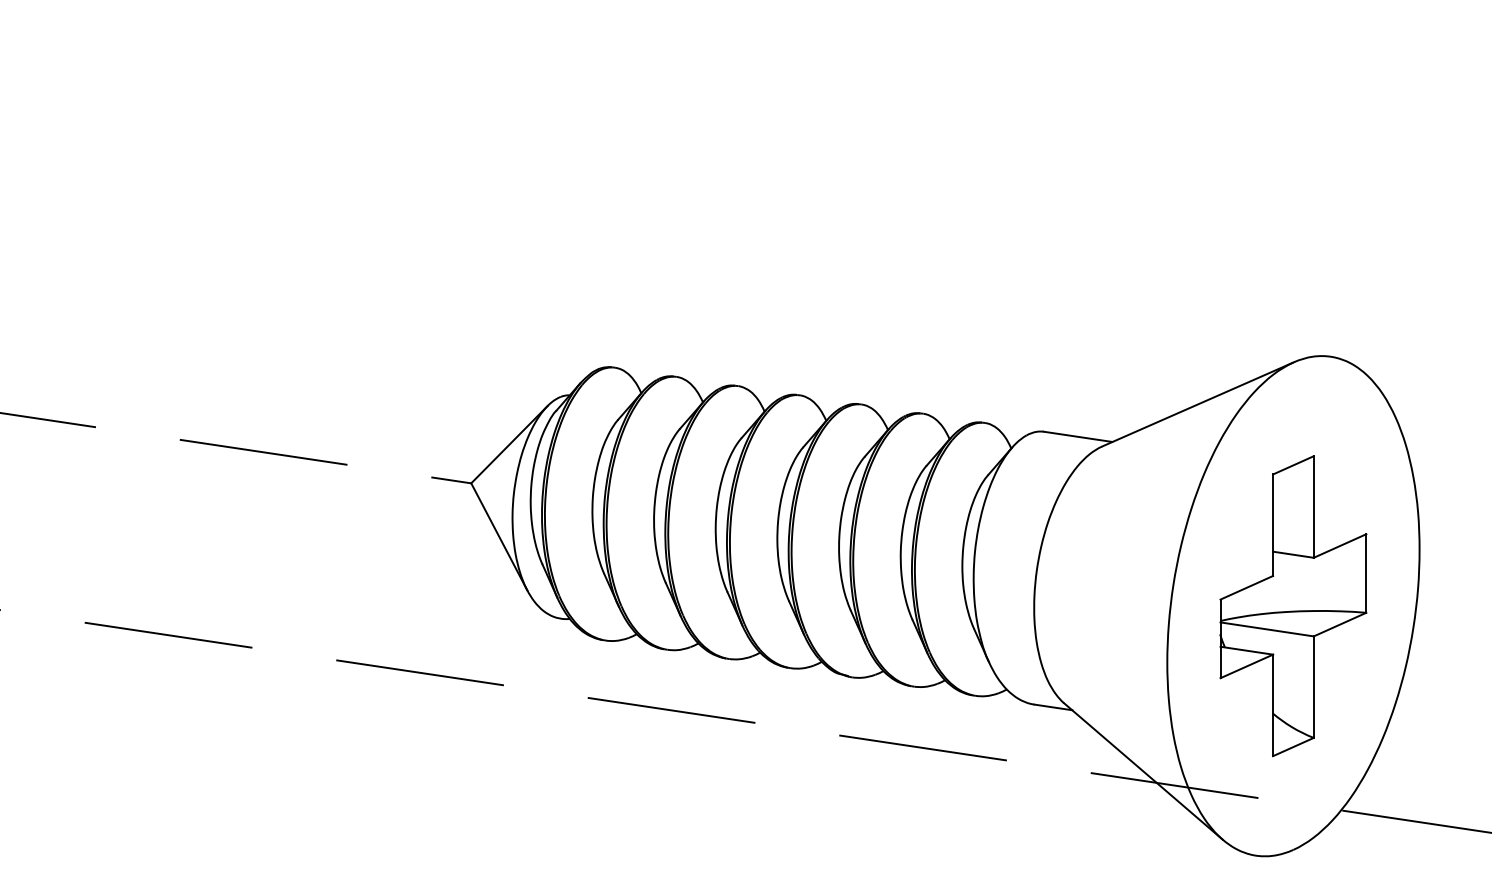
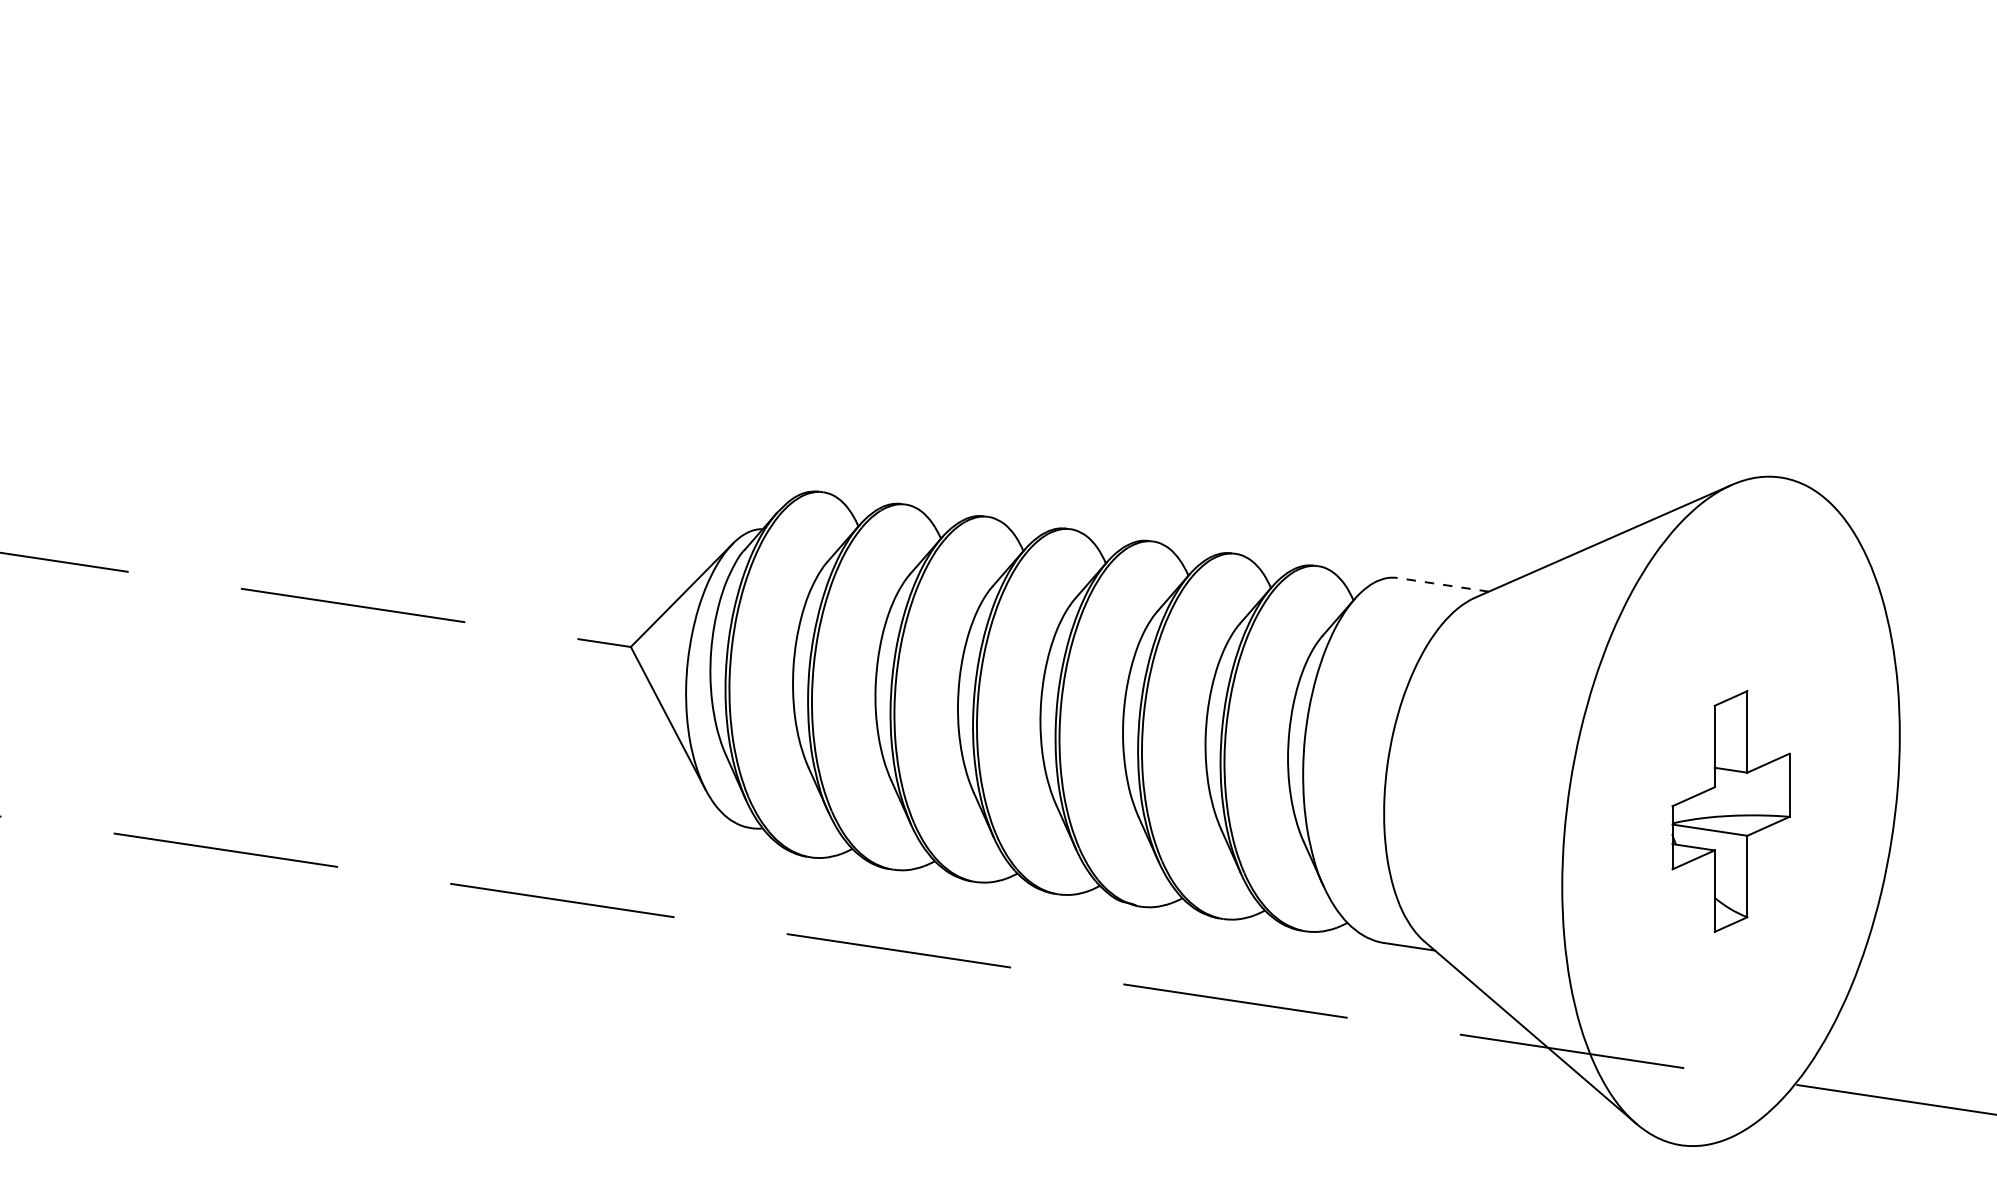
line: (1078, 436) -> (1443, 584), solid -> dashed
part: (1293, 606) -> (1731, 811), size x0.6

